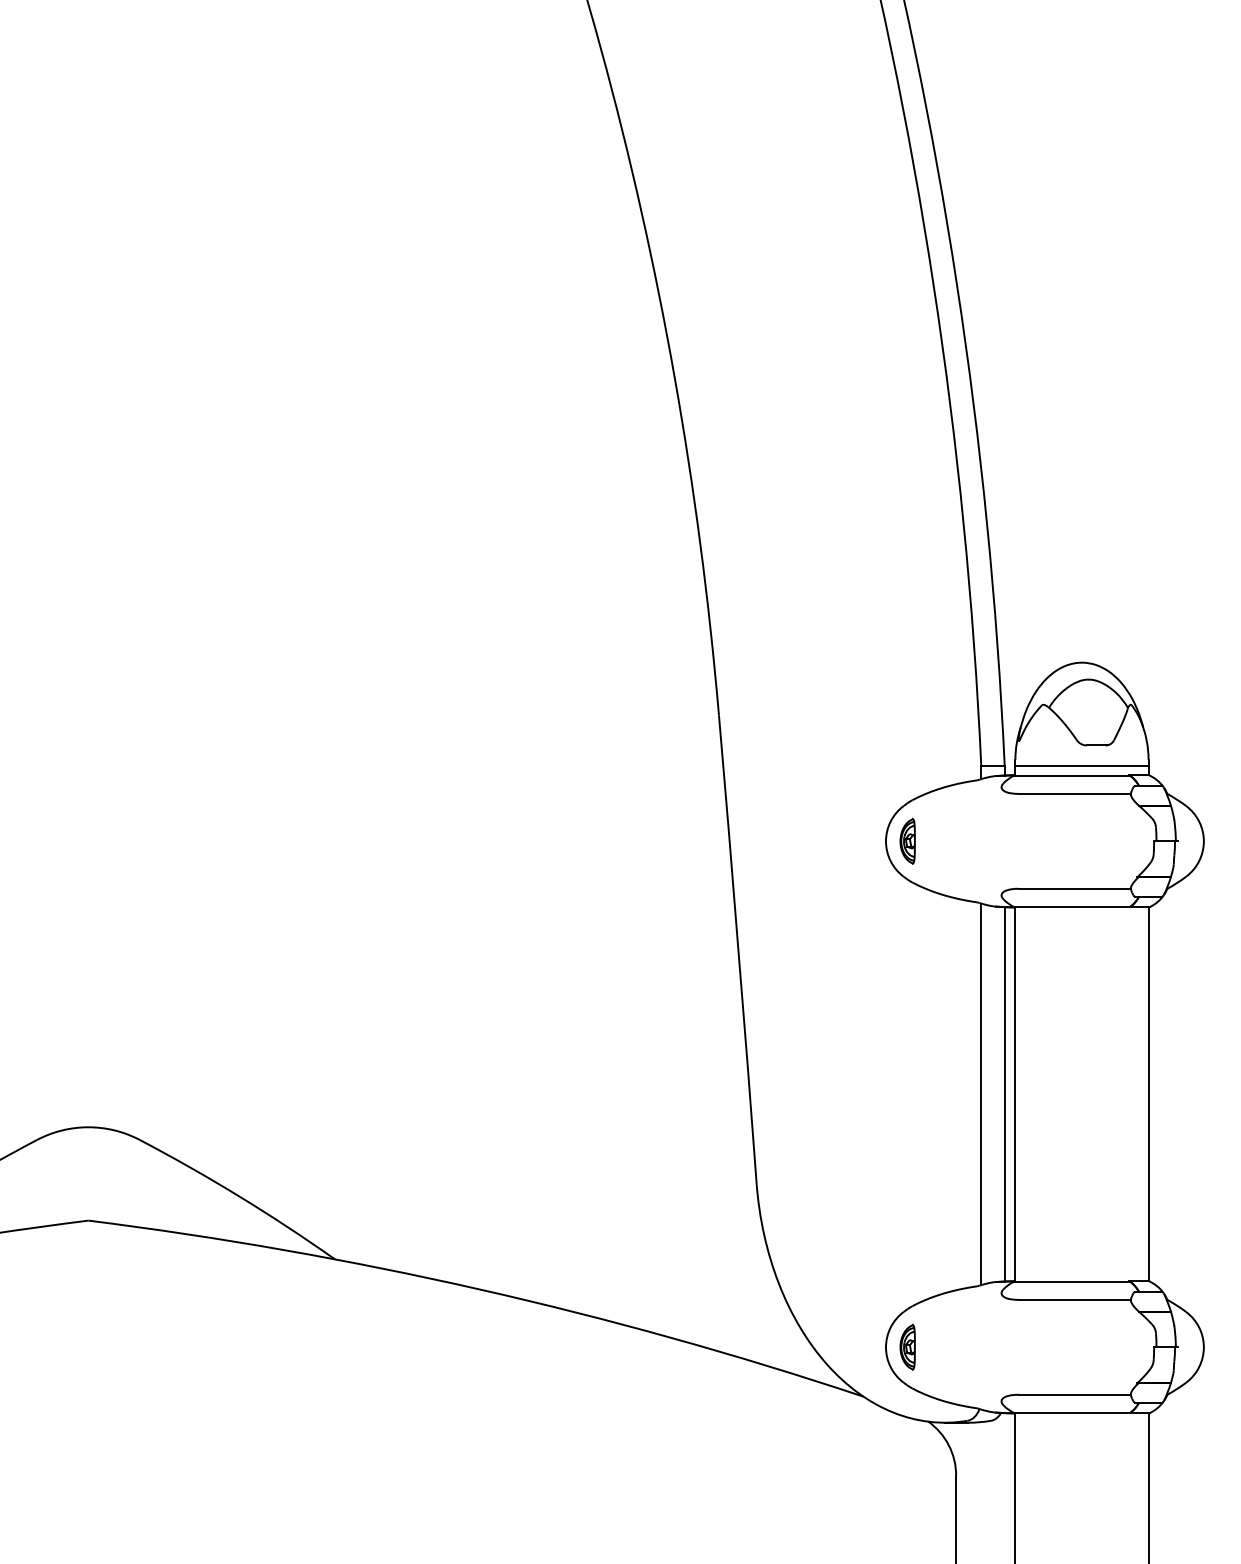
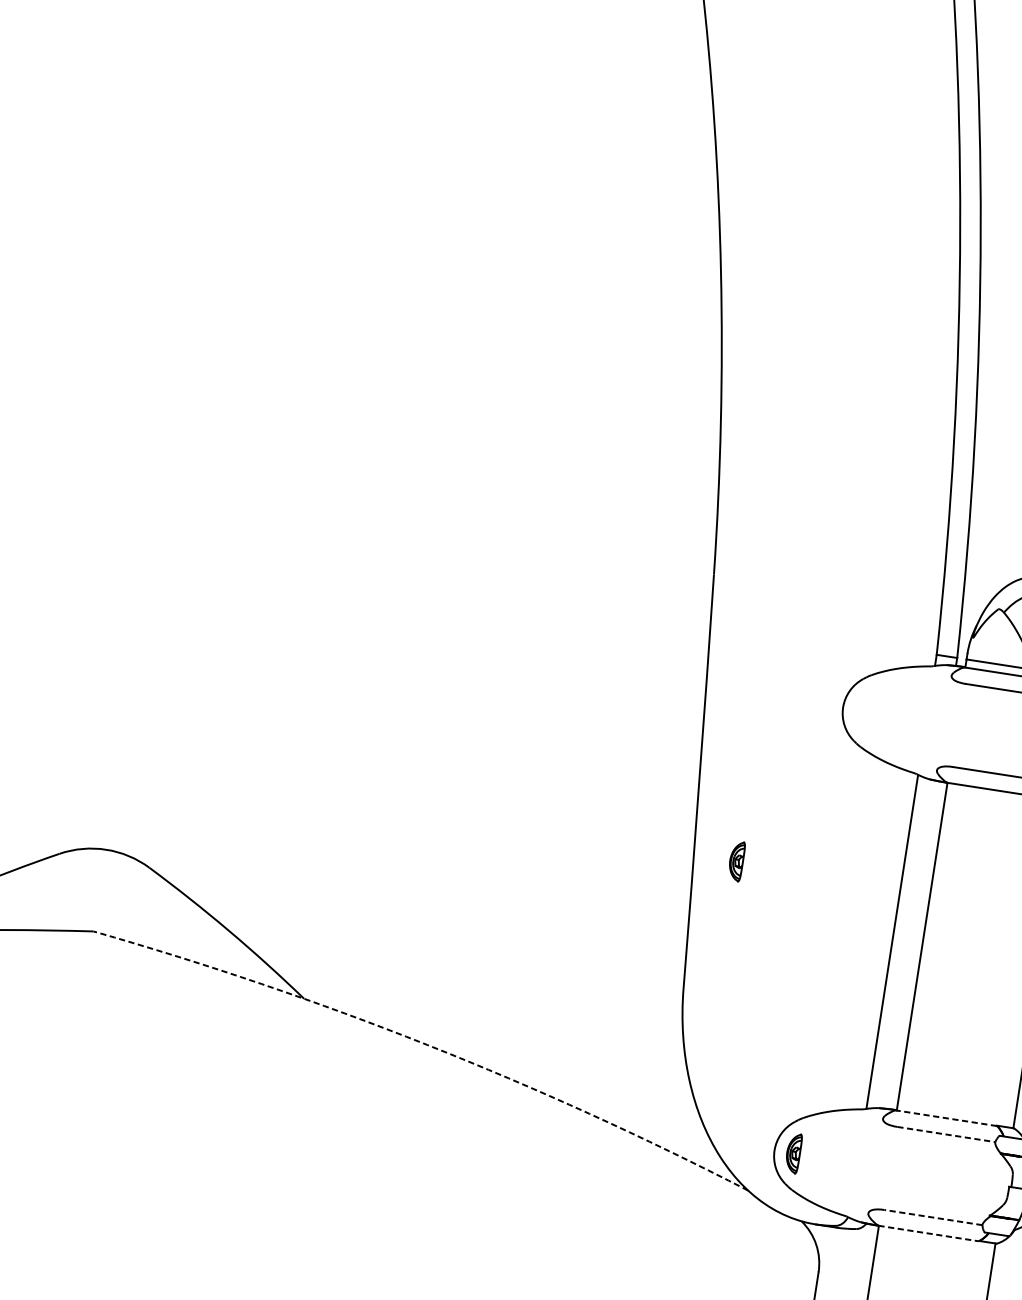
part: (907, 840) -> (736, 860), moved
line: (1004, 1094) -> (912, 945), removed
line: (1072, 1281) -> (946, 1118), solid -> dashed
arc: (480, 1289) -> (427, 1044), solid -> dashed
line: (1074, 1299) -> (946, 1134), solid -> dashed
line: (1074, 1394) -> (933, 1217), solid -> dashed
line: (1072, 1413) -> (928, 1233), solid -> dashed

